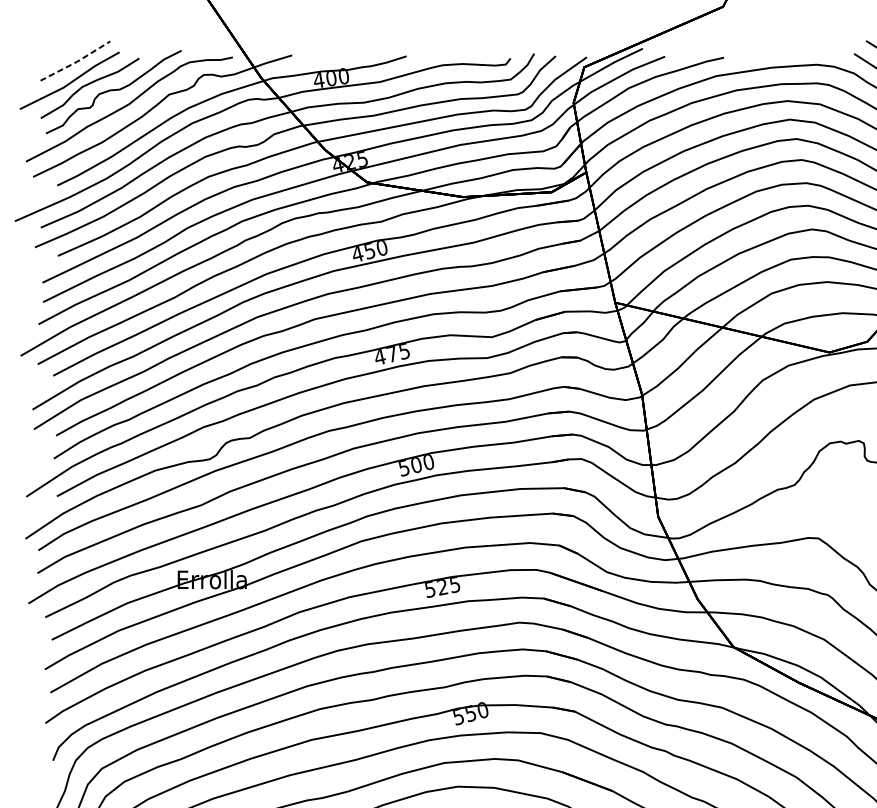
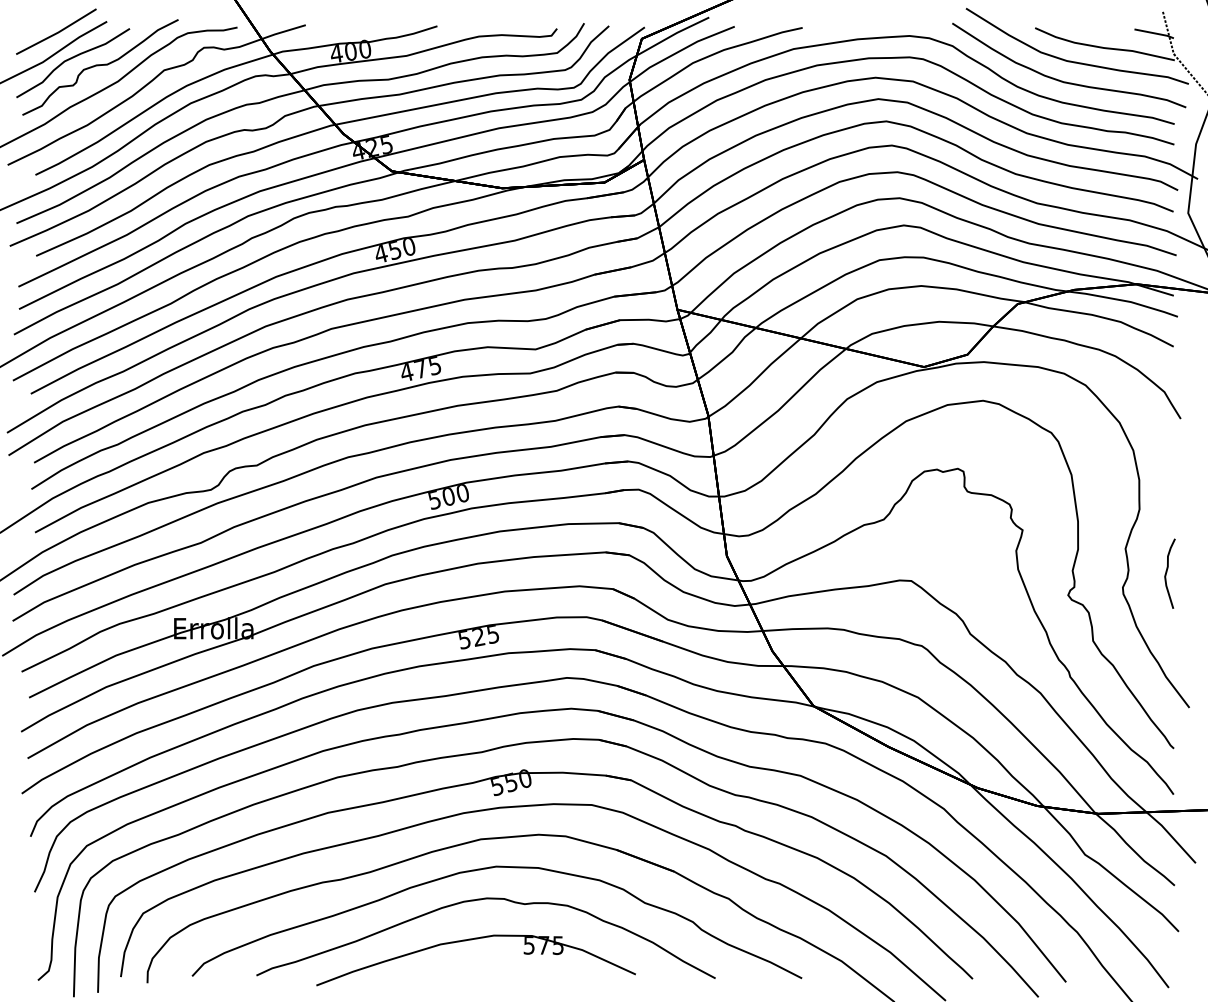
line: (76, 61) -> (57, 32), dashed -> solid

